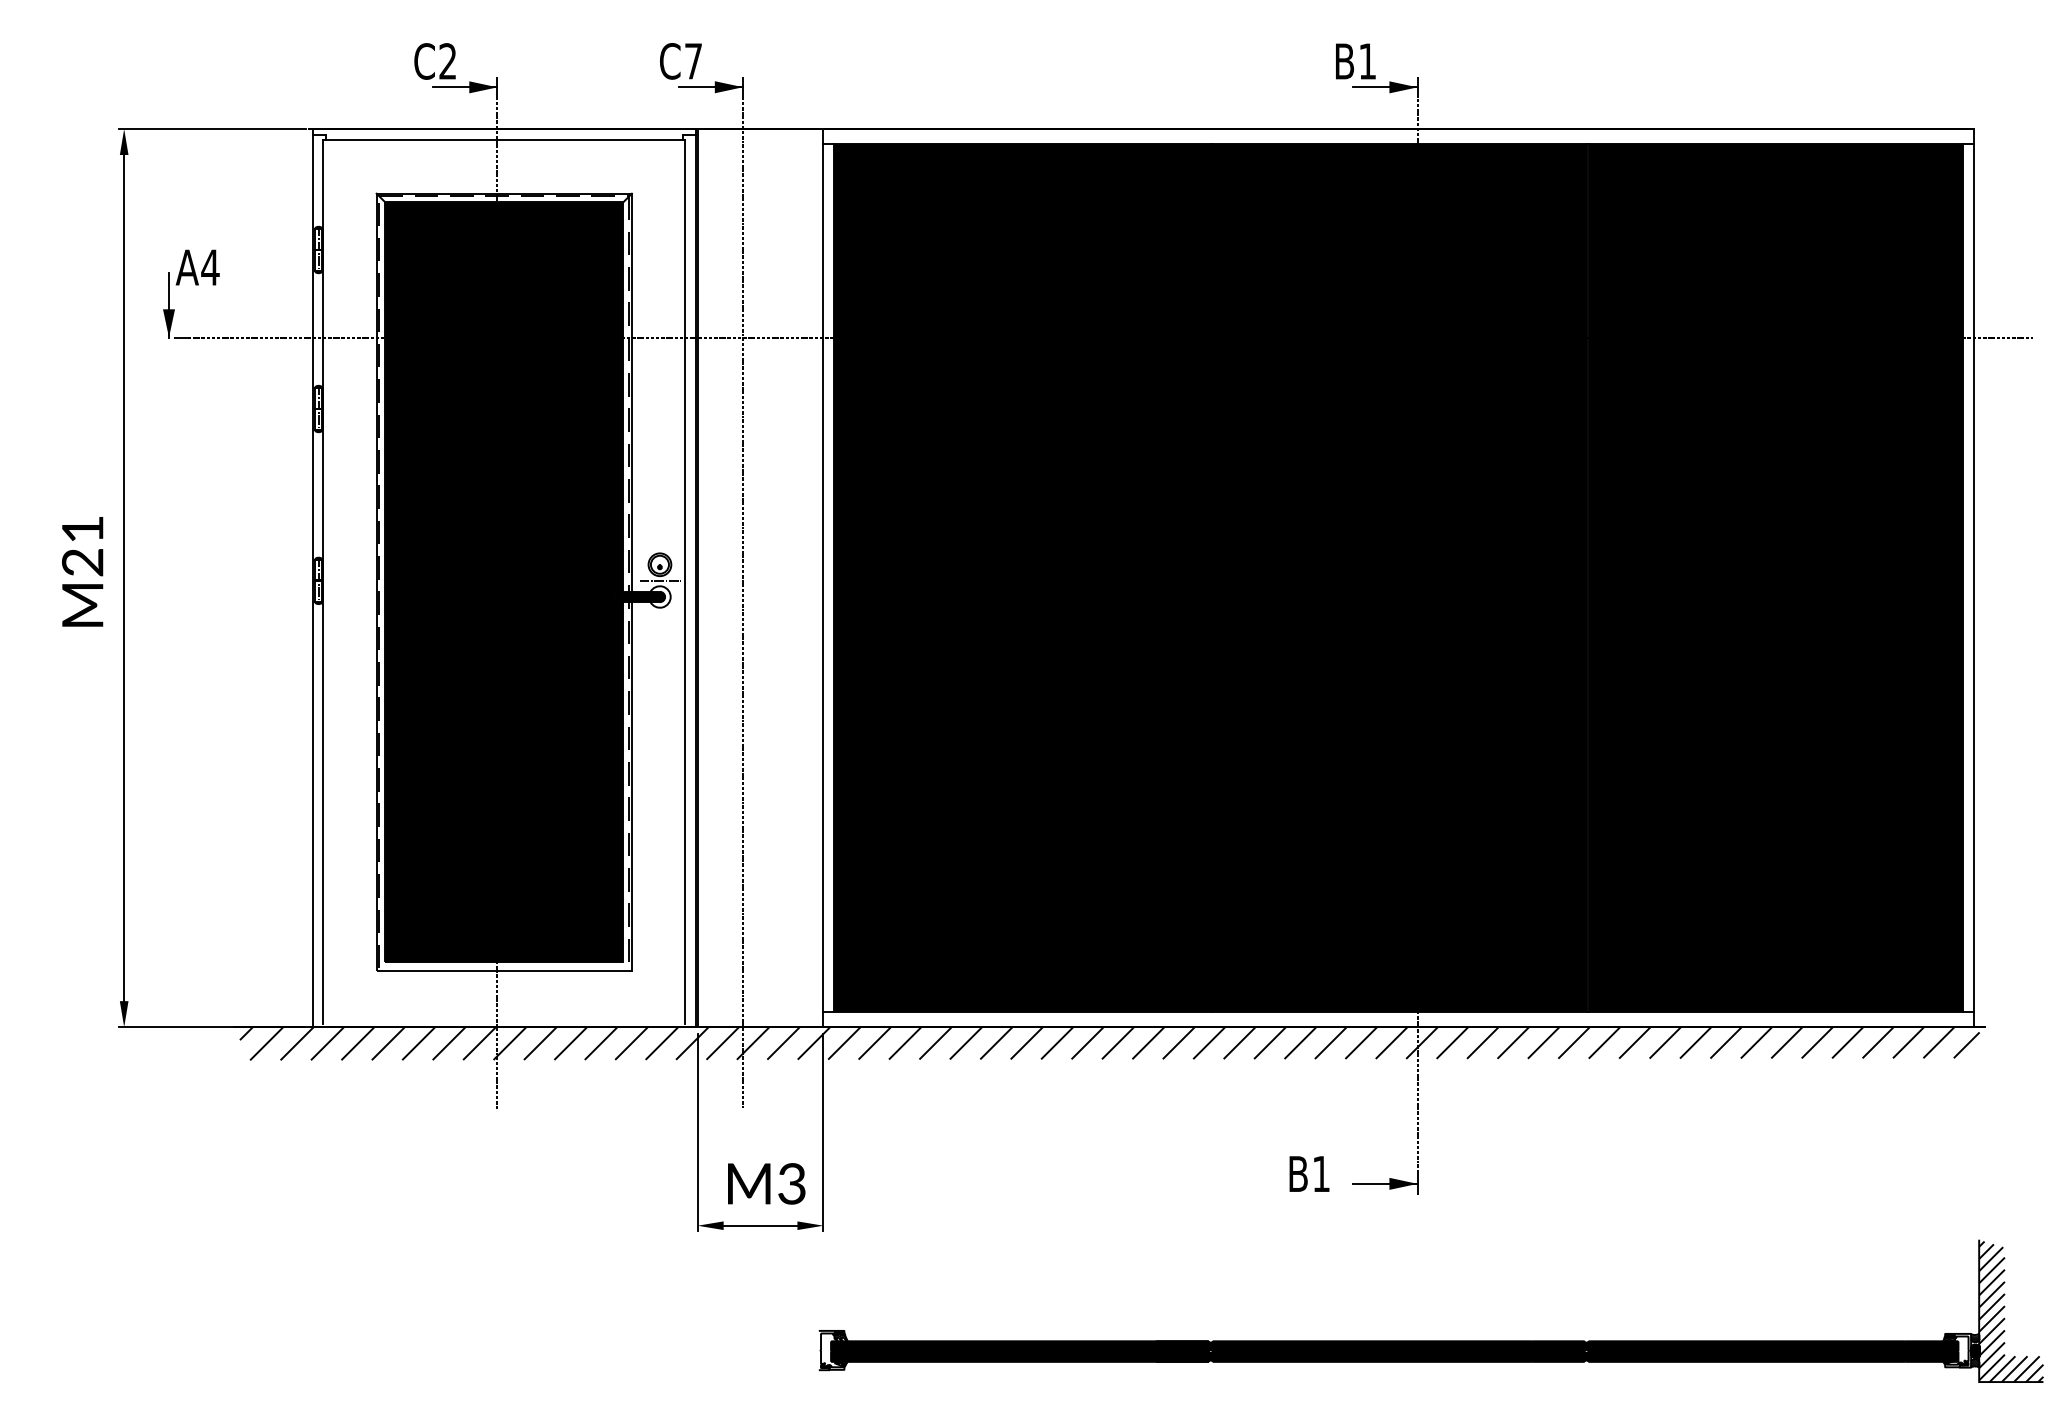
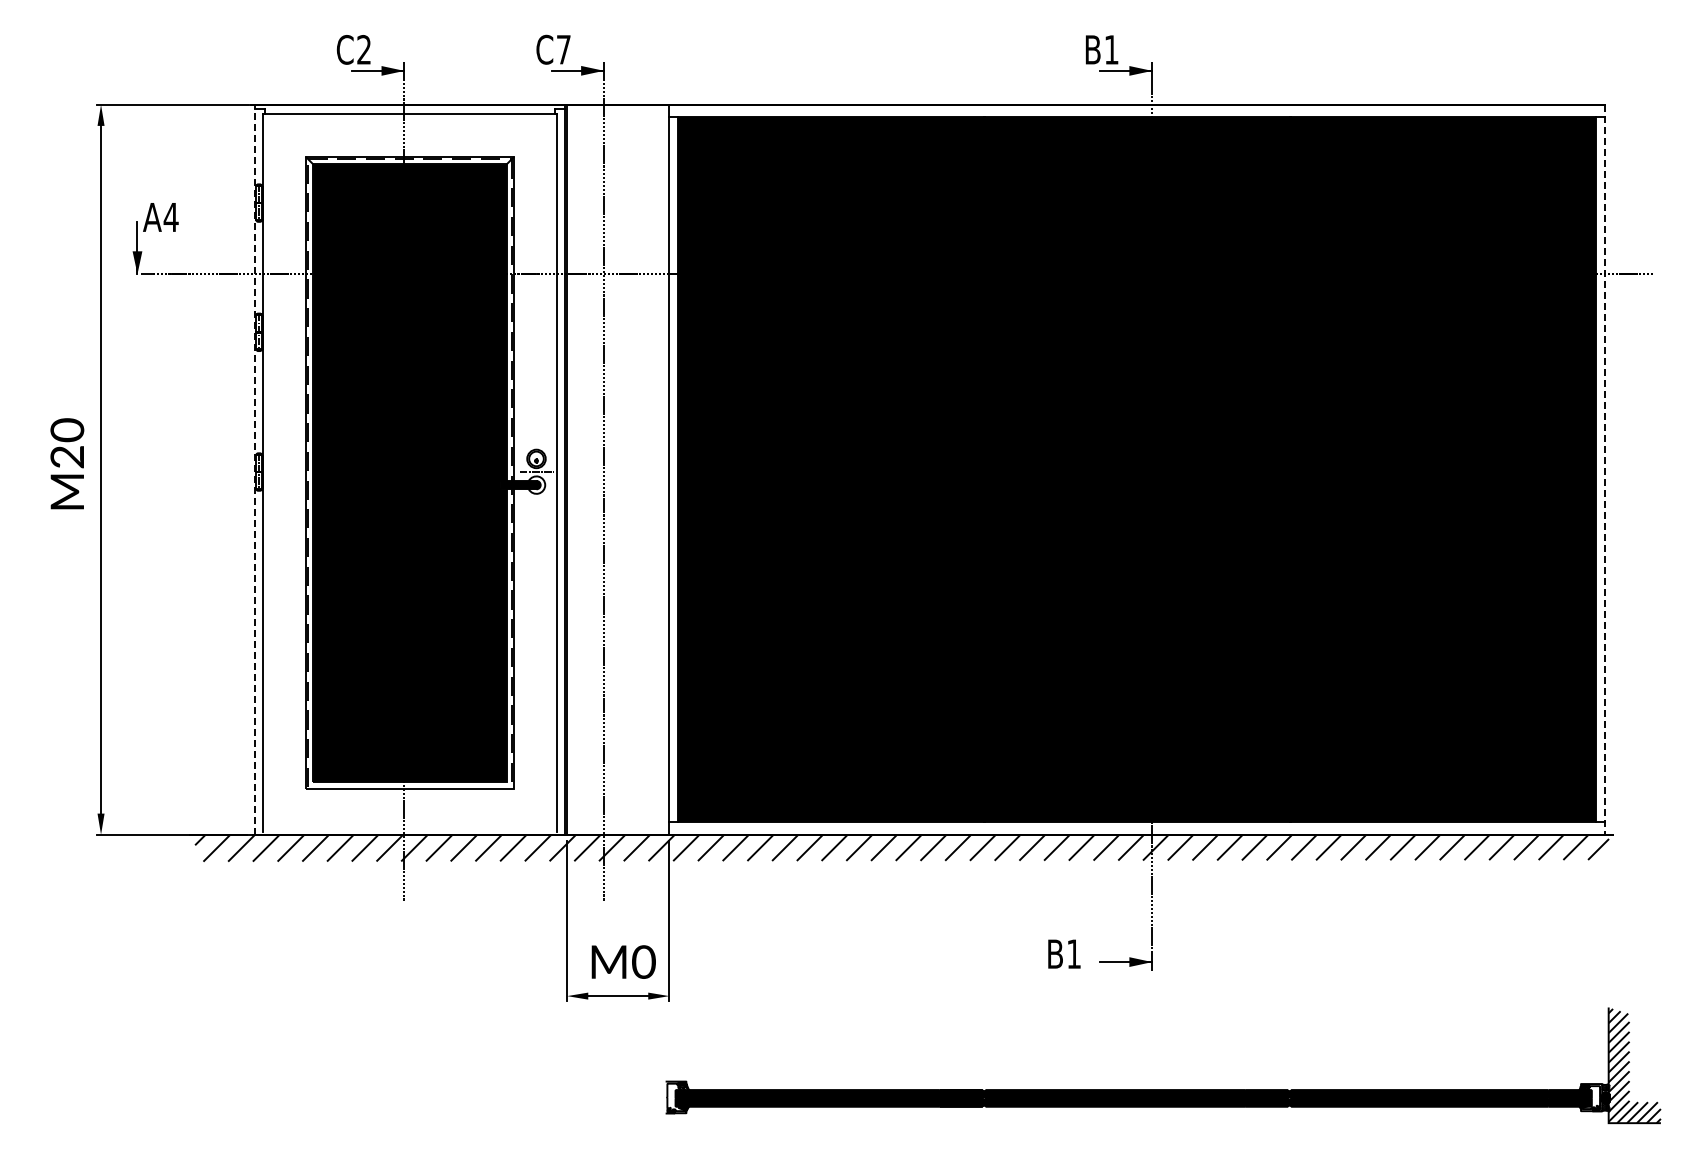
text: (82, 529) -> (67, 430), M21 -> M20
line: (312, 577) -> (254, 469), solid -> dashed
line: (1974, 577) -> (1604, 469), solid -> dashed
text: (791, 1183) -> (643, 961), M3 -> M0

